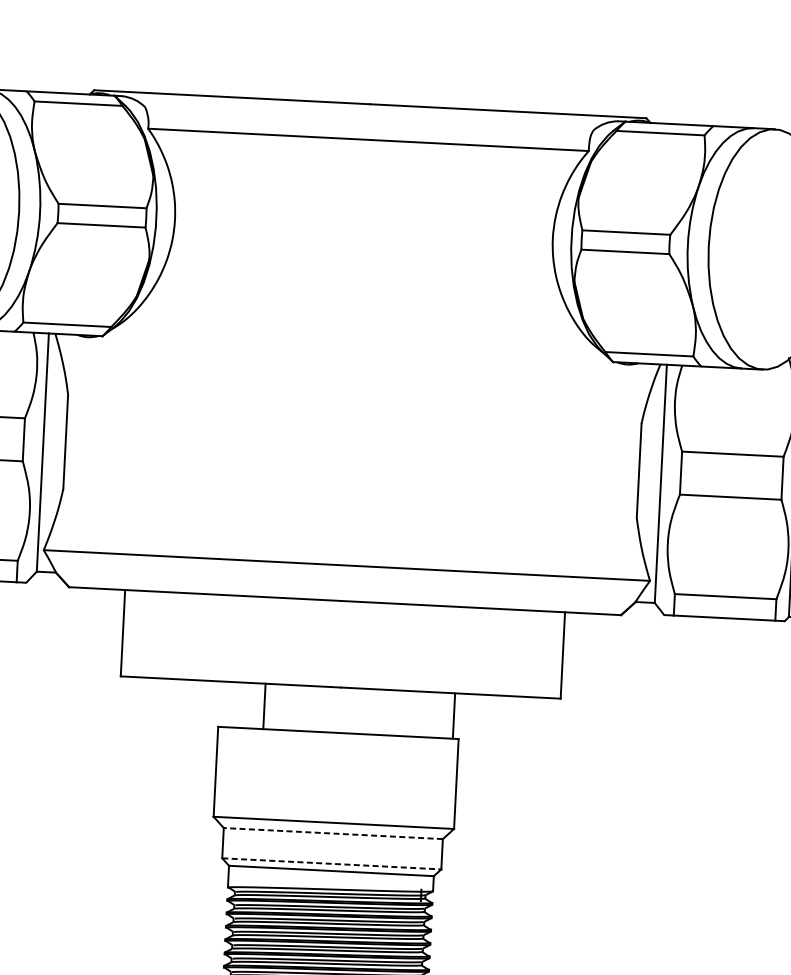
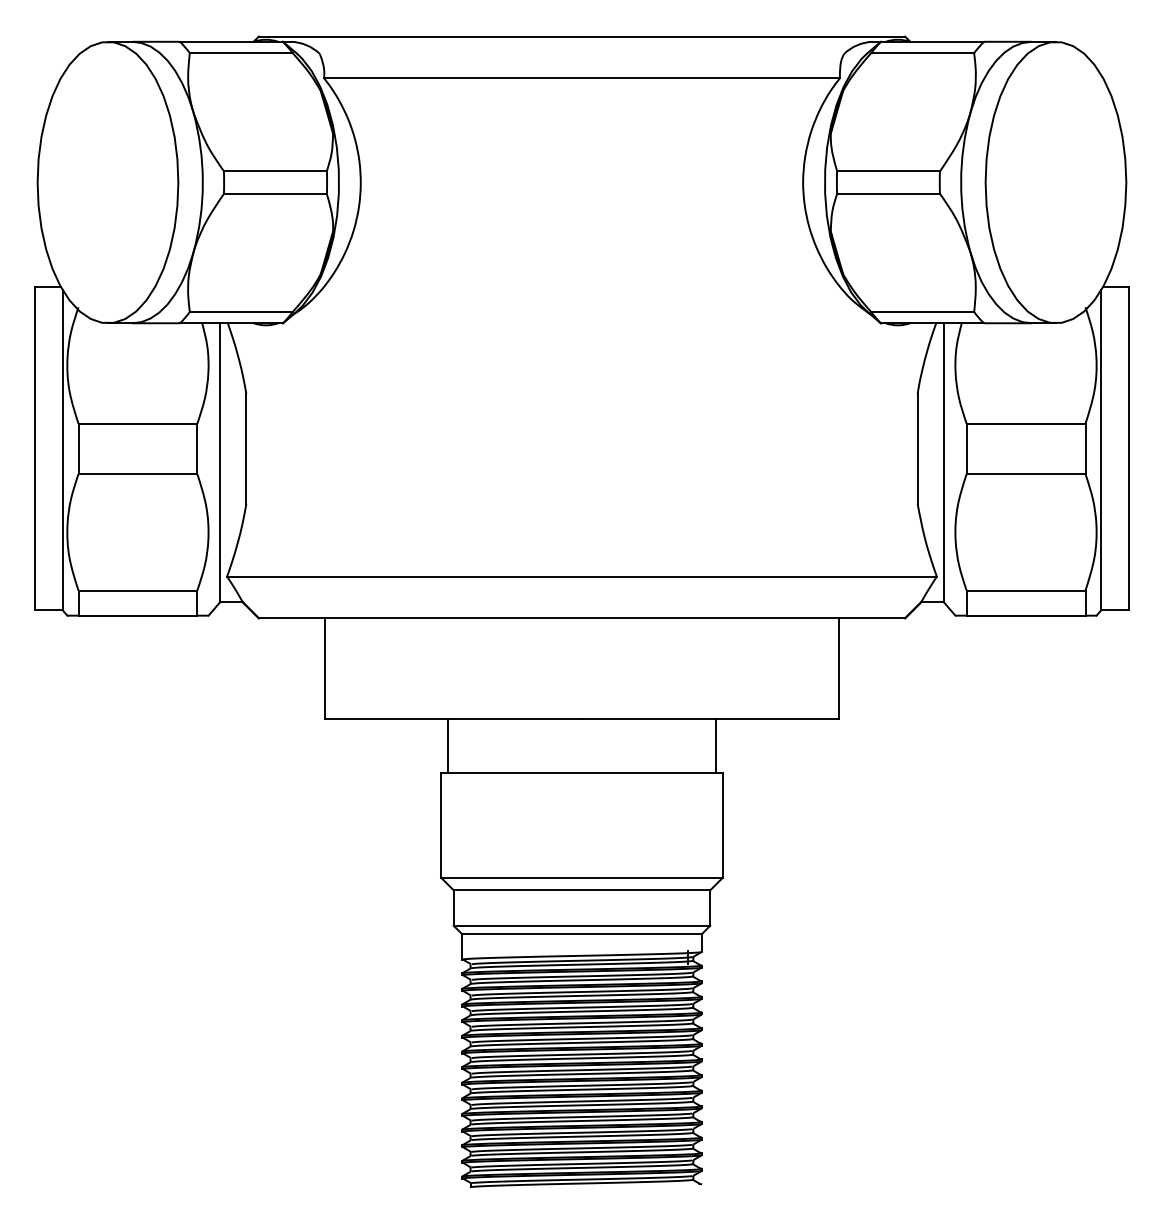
line: (264, 706) -> (448, 745), moved
line: (332, 833) -> (581, 890), dashed -> solid
line: (332, 863) -> (582, 925), dashed -> solid

